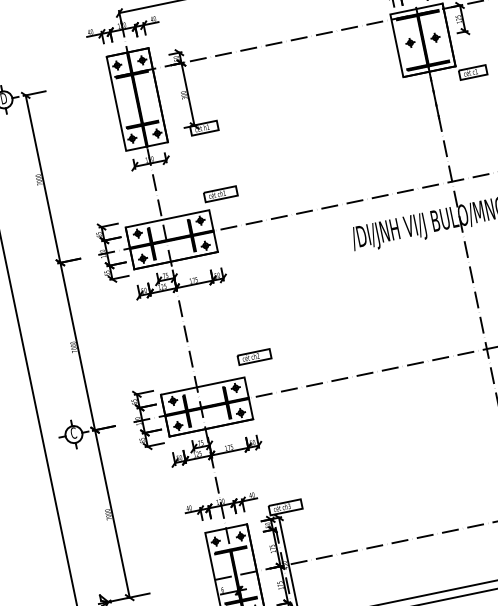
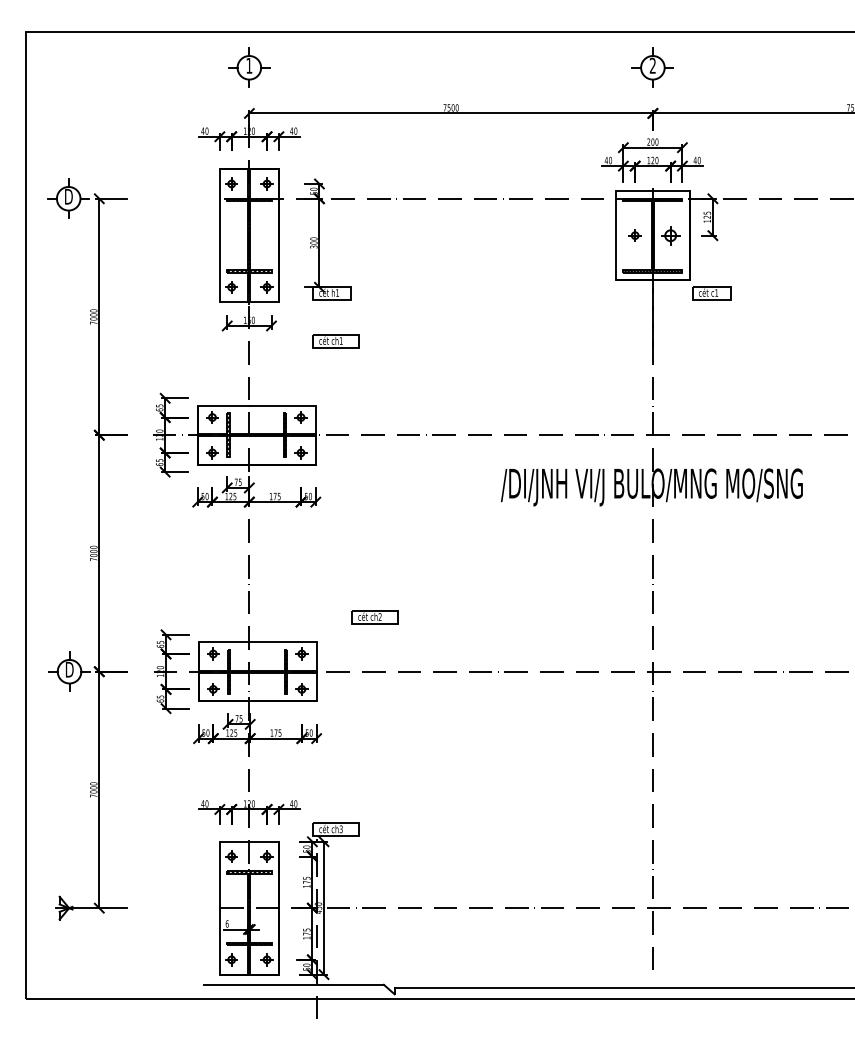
part: (435, 37) -> (670, 235), size x1.6
part: (220, 194) -> (335, 341), moved
part: (254, 357) -> (374, 617), moved
text: (73, 433) -> (69, 669), C -> D

